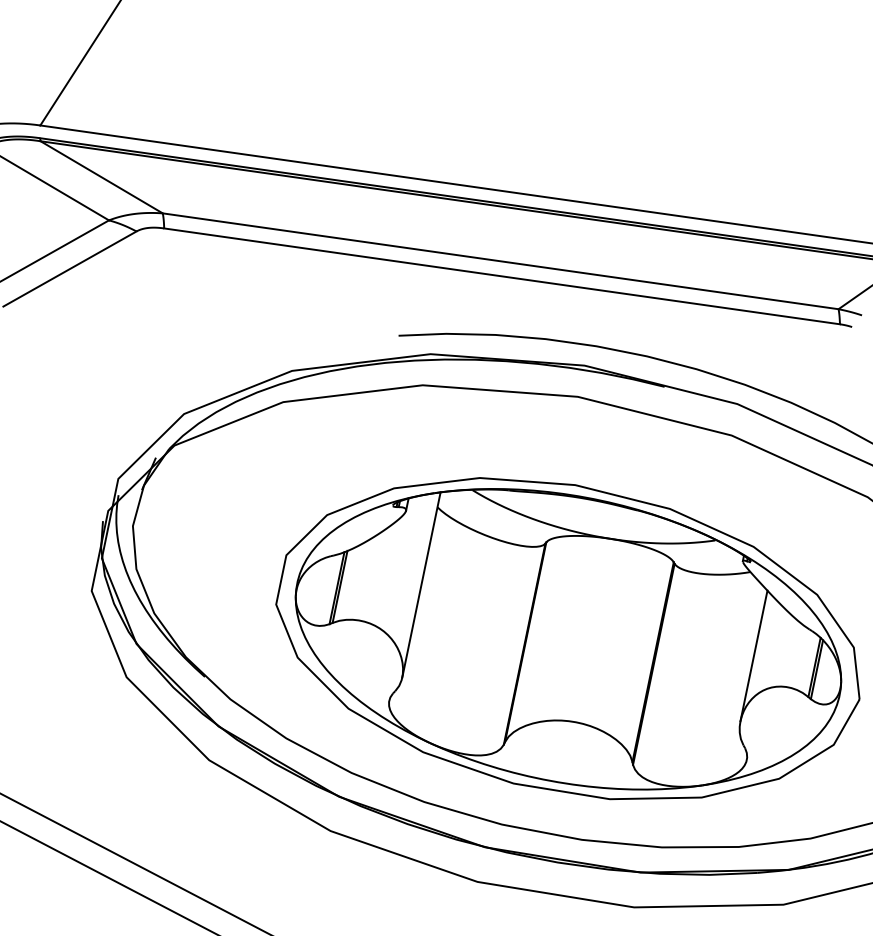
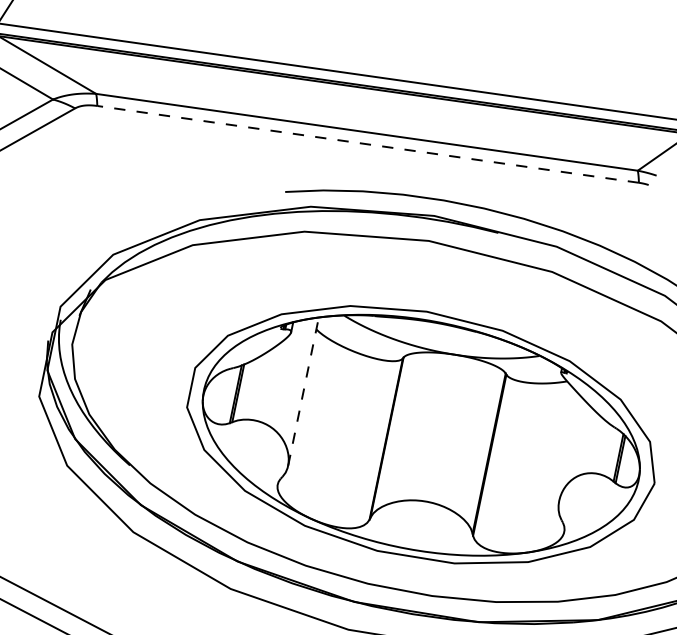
line: (501, 276) -> (367, 144), solid -> dashed
line: (421, 584) -> (303, 391), solid -> dashed
line: (753, 655) -> (569, 448), removed

